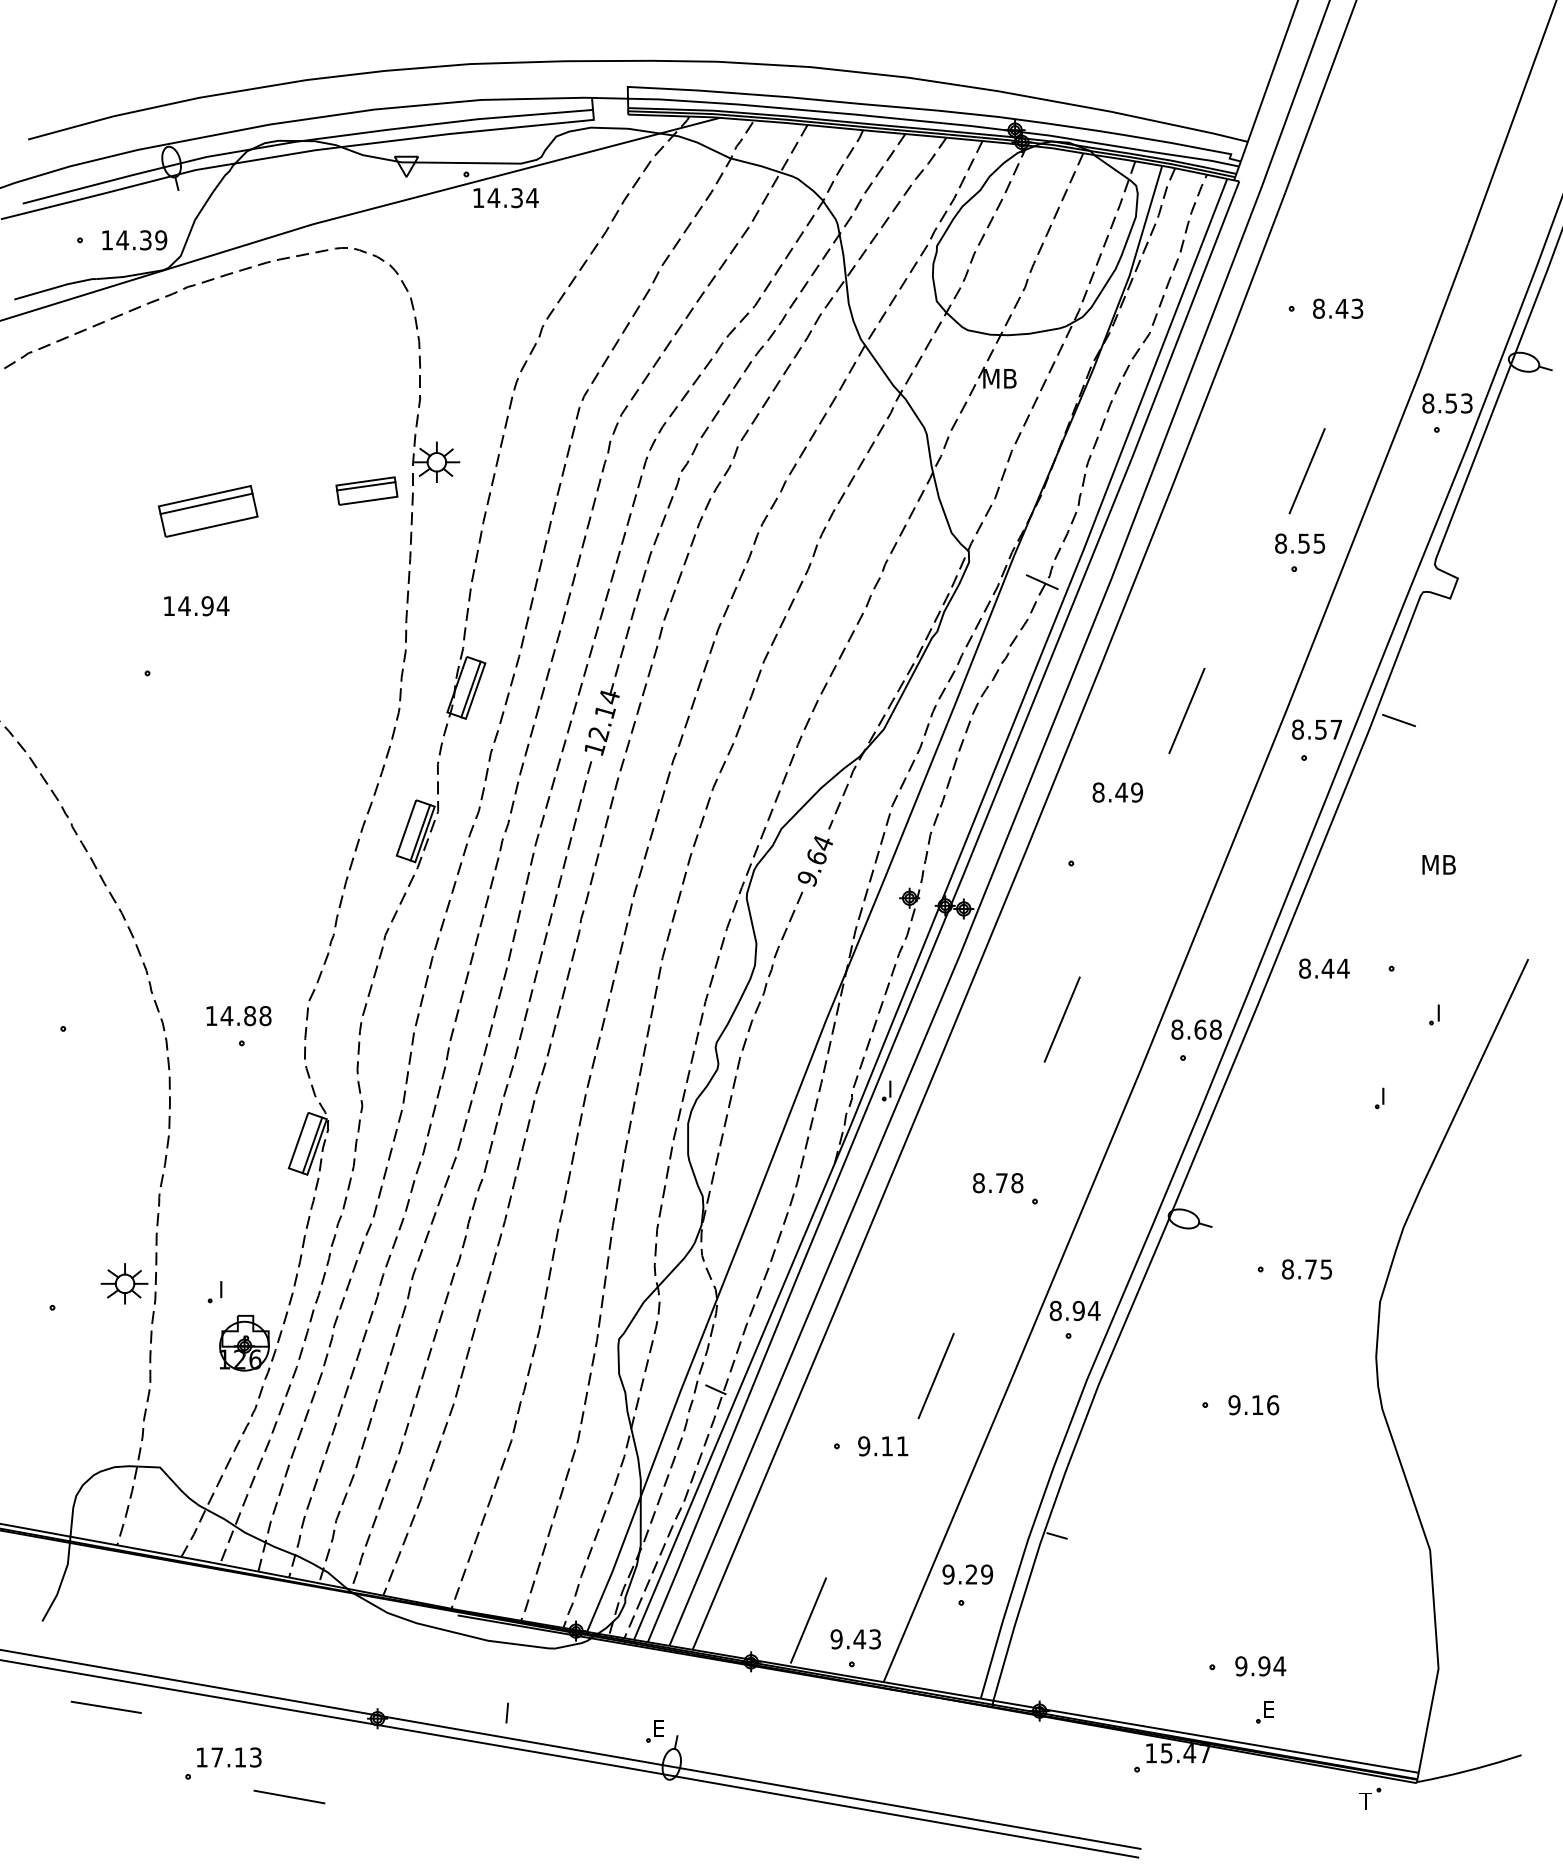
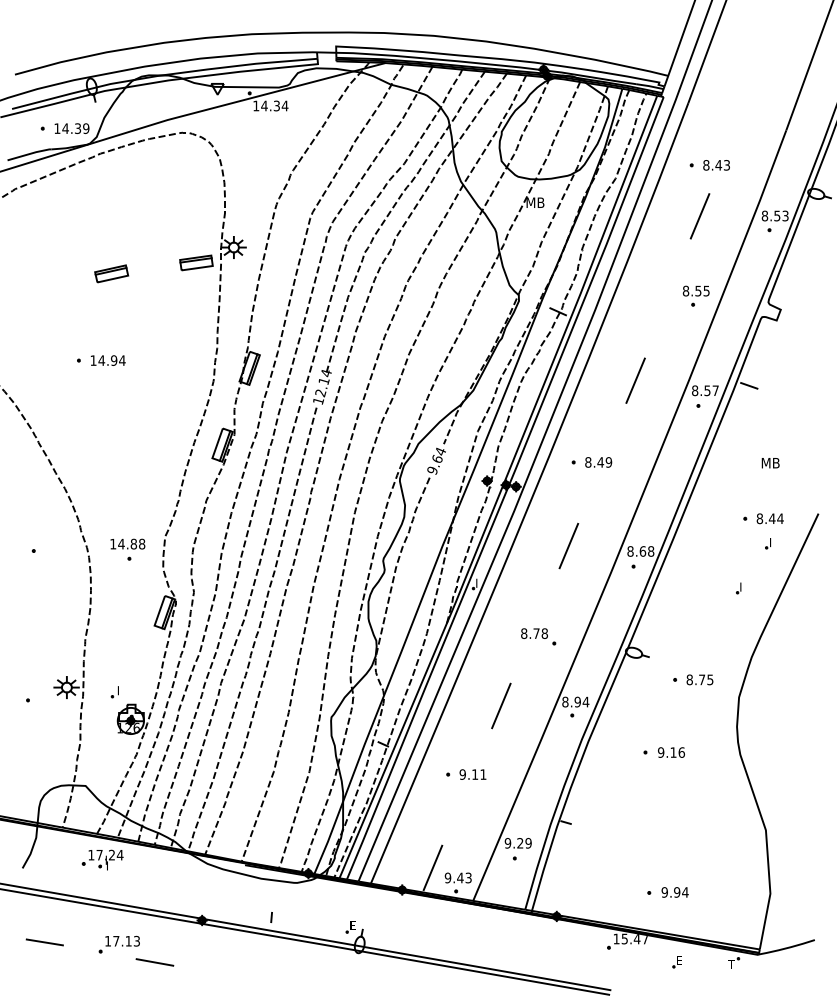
line: (1306, 471) -> (699, 216), moved
part: (208, 510) -> (111, 273), size x0.62
text: (195, 605) -> (107, 360), moved
text: (1117, 792) -> (598, 462), moved
text: (1322, 968) -> (769, 518), moved
line: (936, 1375) -> (501, 705), moved
part: (191, 1604) -> (102, 859), added
line: (105, 1707) -> (44, 942), moved
part: (1263, 1713) -> (676, 962), moved

